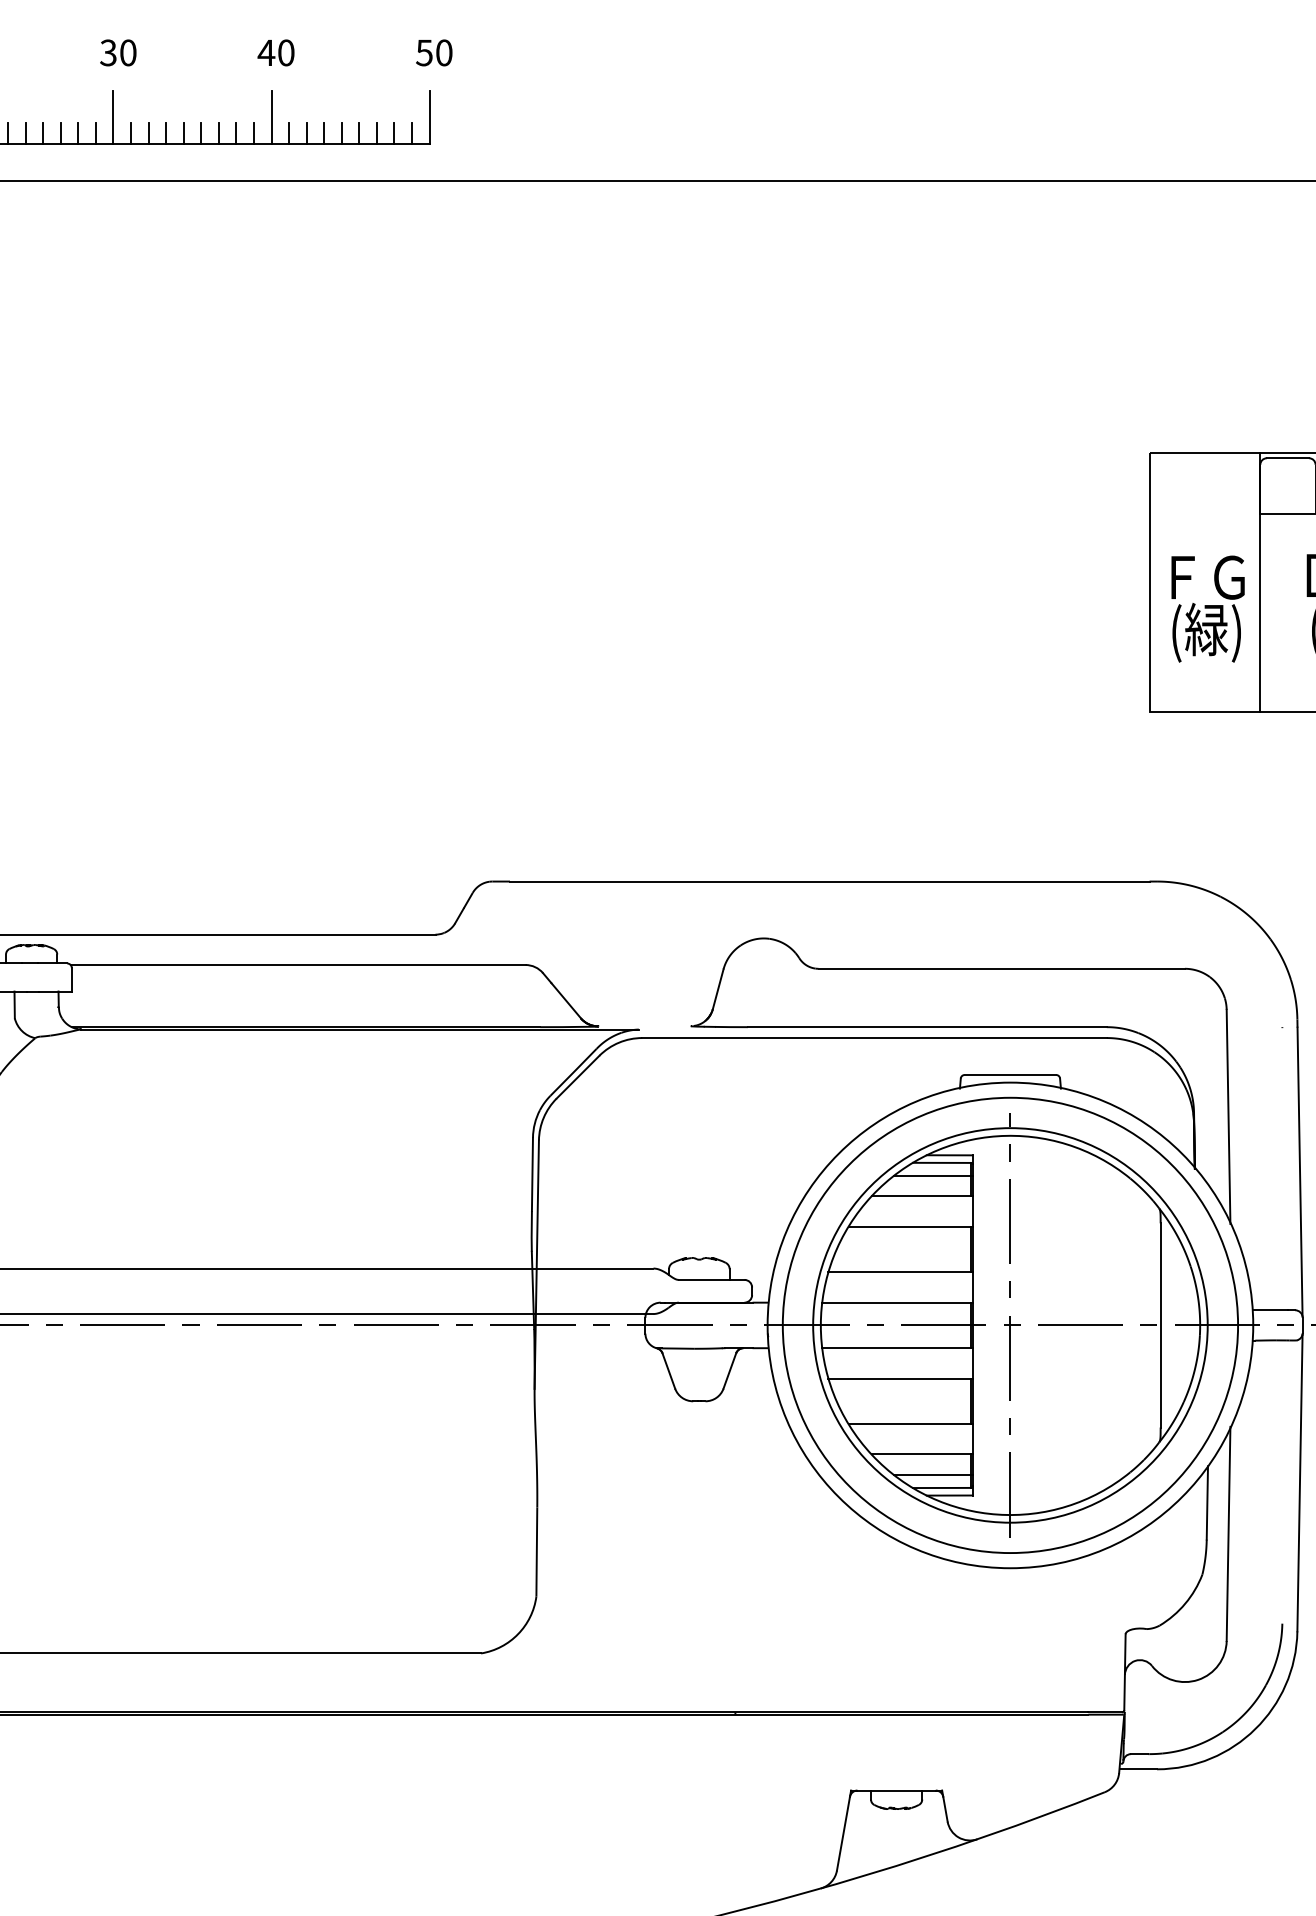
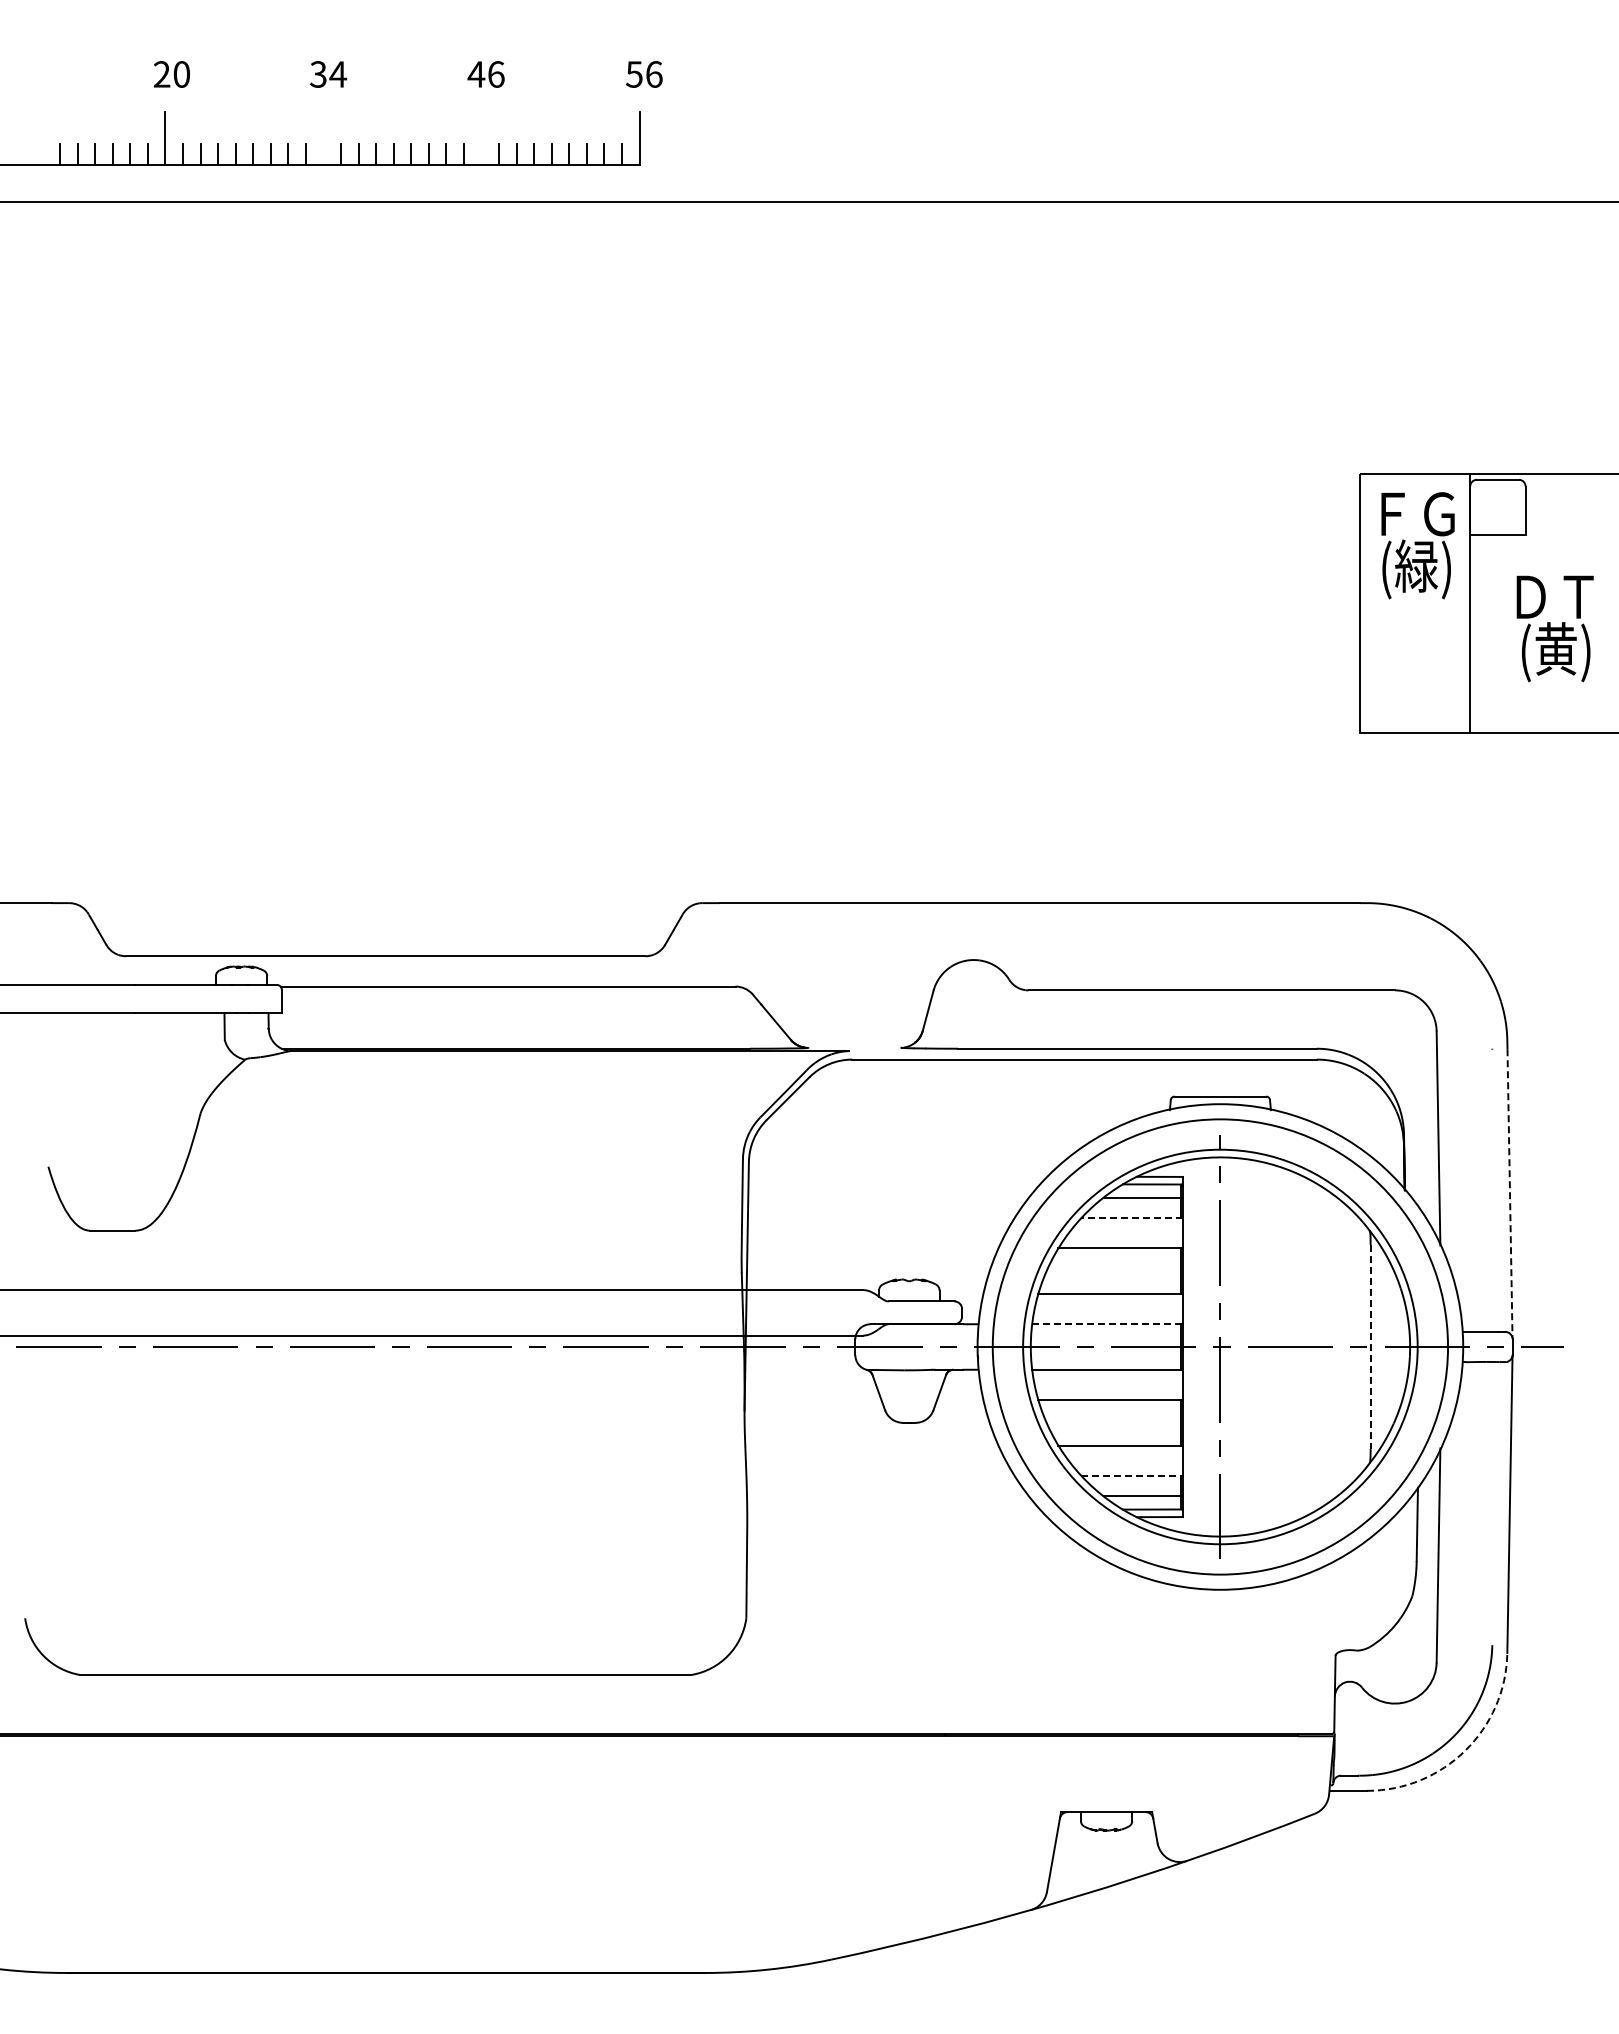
text: (128, 52) -> (338, 74), 30 -> 34
text: (286, 52) -> (496, 74), 40 -> 46
text: (444, 52) -> (654, 74), 50 -> 56
line: (113, 116) -> (323, 138), removed
line: (271, 116) -> (481, 138), removed
text: (1207, 608) -> (1417, 545), moved
line: (1300, 1172) -> (1510, 1194), solid -> dashed
line: (922, 1196) -> (1132, 1218), solid -> dashed
line: (897, 1302) -> (1107, 1324), solid -> dashed
line: (1160, 1325) -> (1370, 1347), solid -> dashed
line: (922, 1453) -> (1132, 1475), solid -> dashed
arc: (1255, 1728) -> (1465, 1750), solid -> dashed

